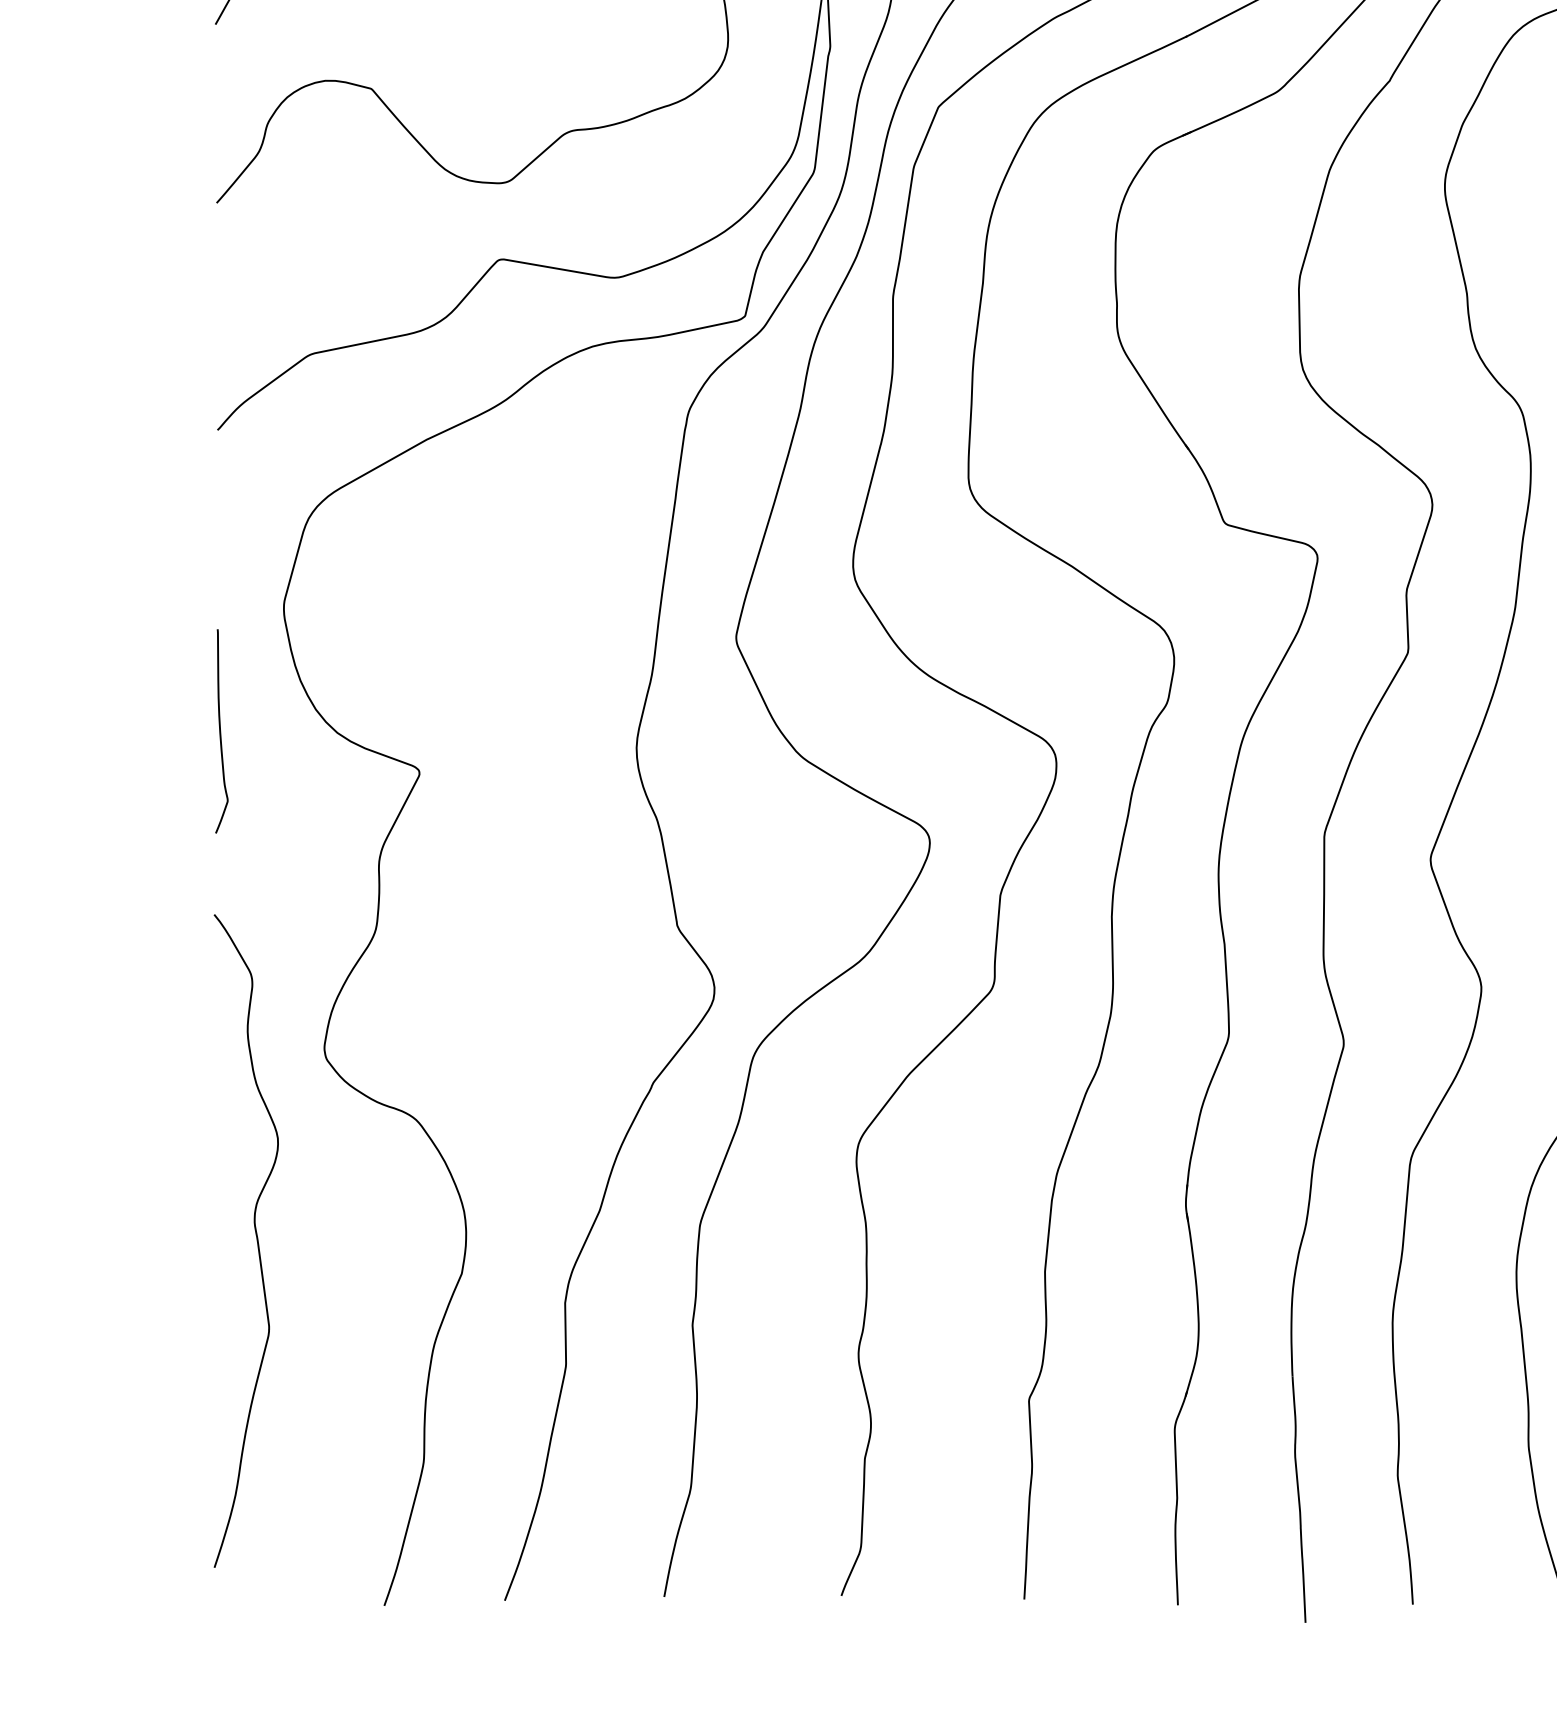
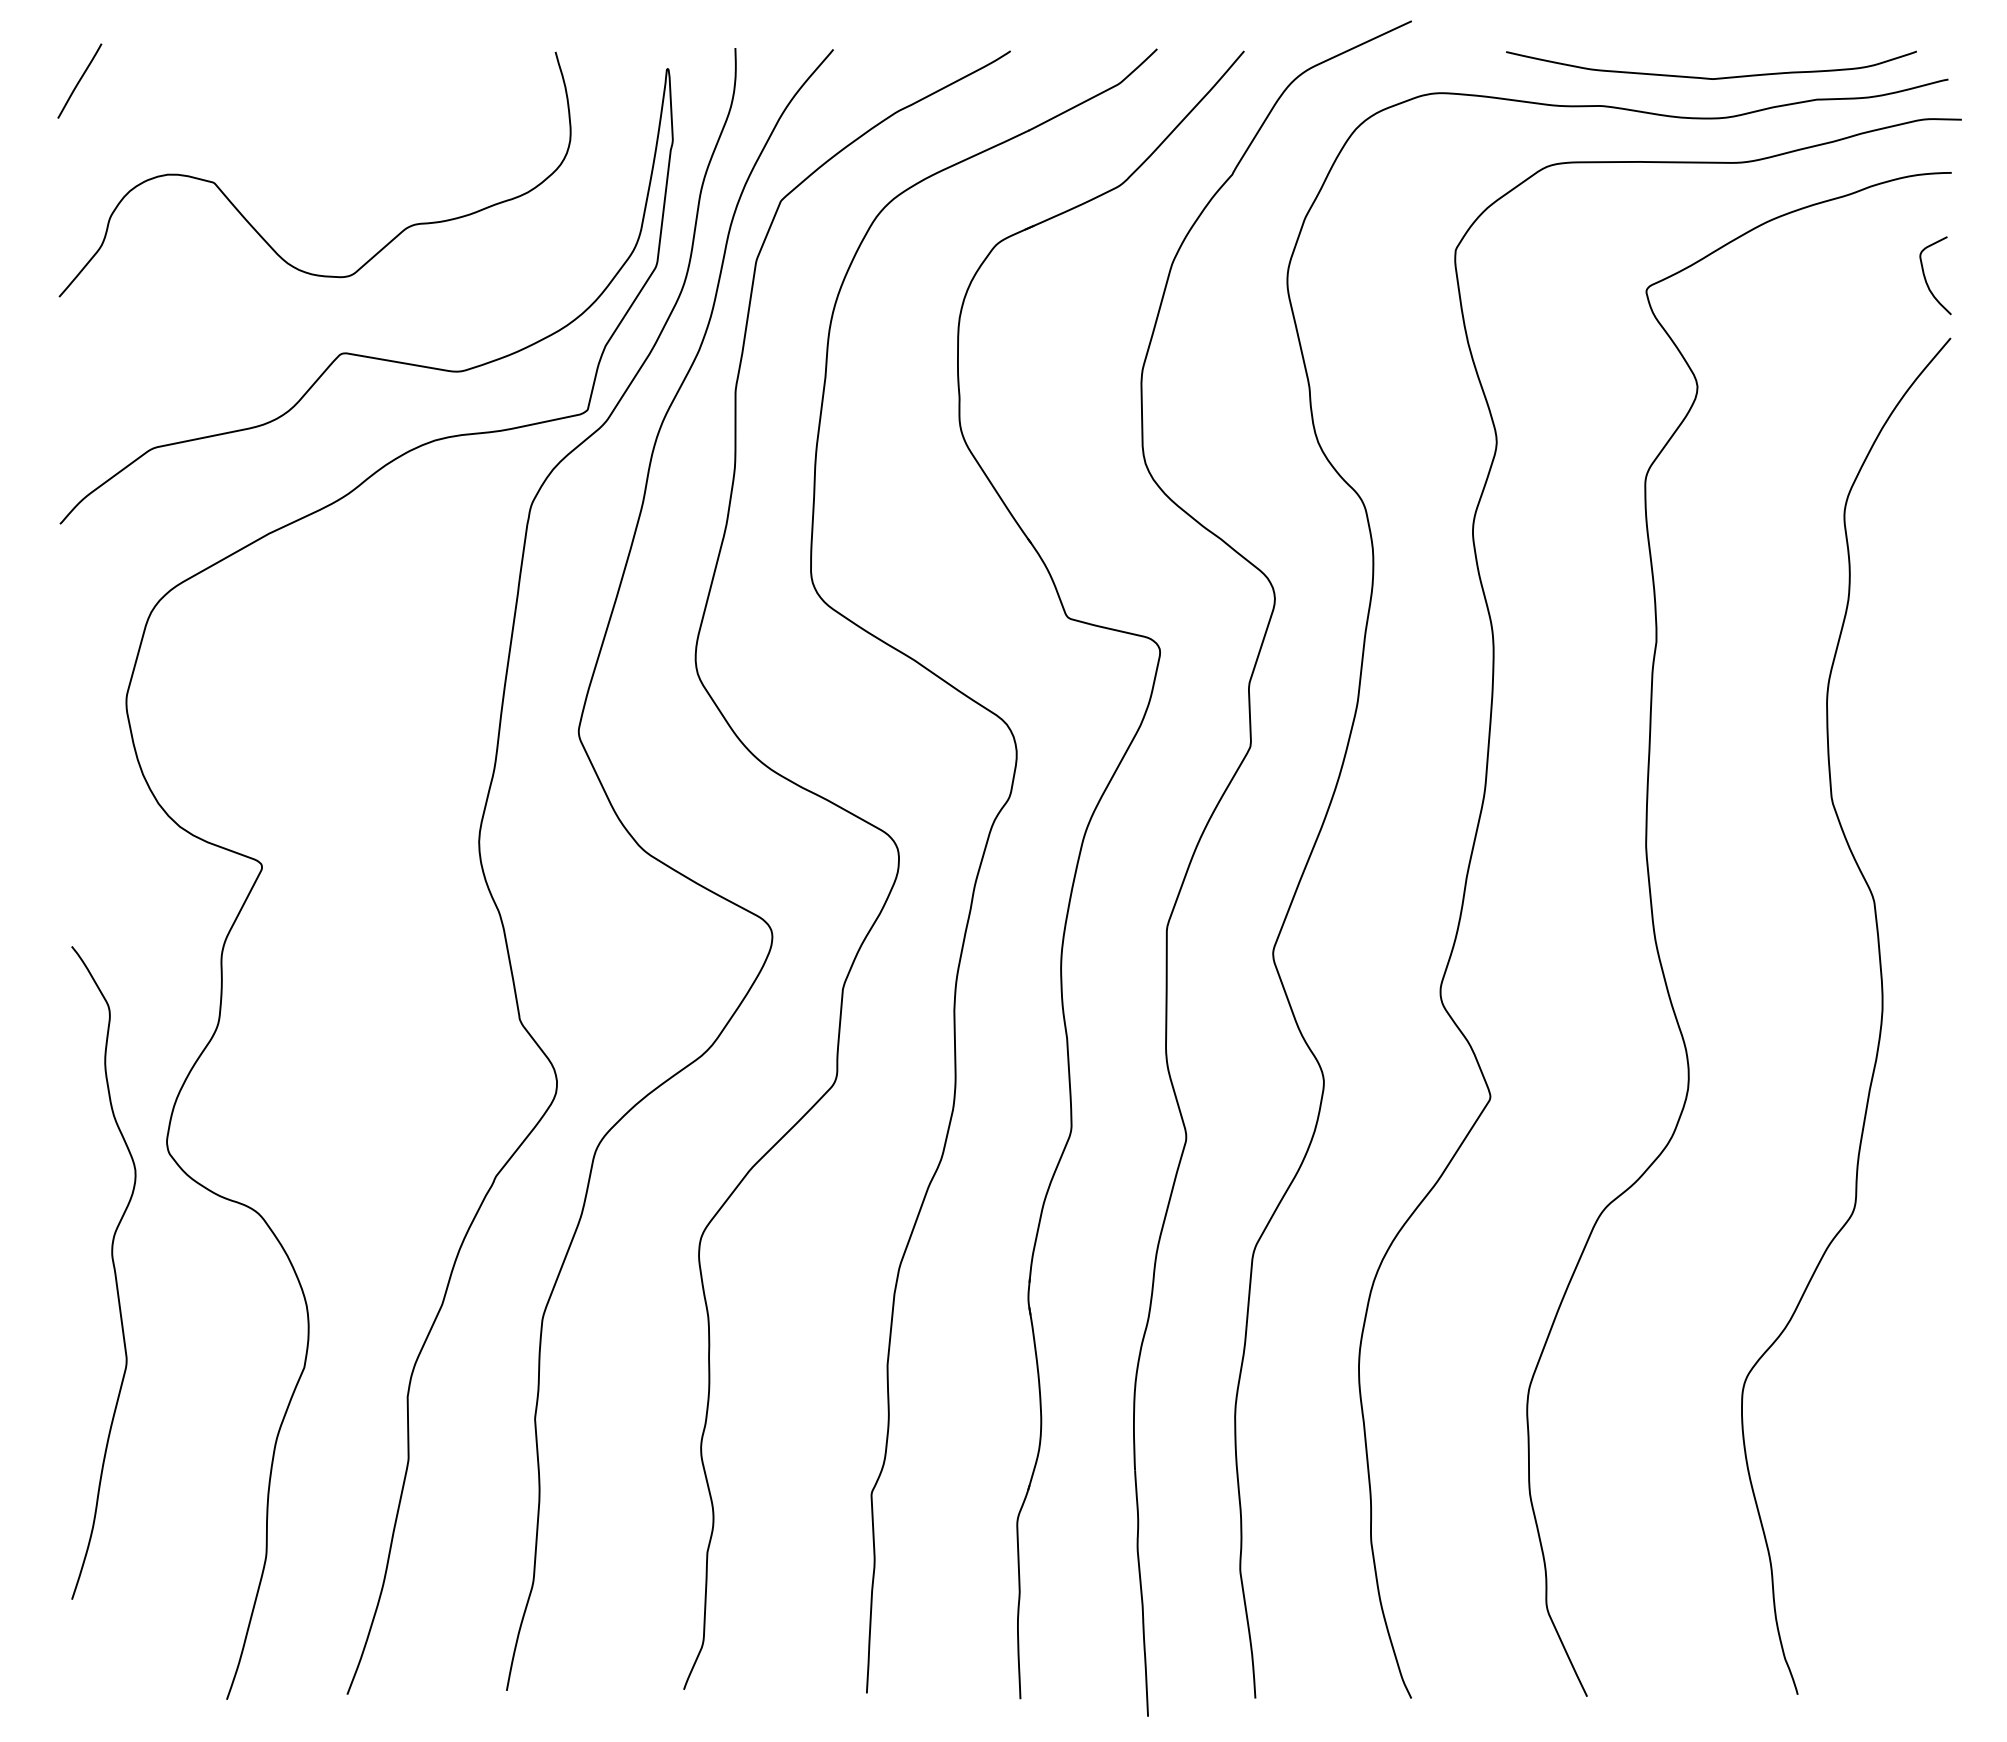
curve: (220, 731) -> (63, 825), removed
curve: (255, 1237) -> (113, 1269), moved

